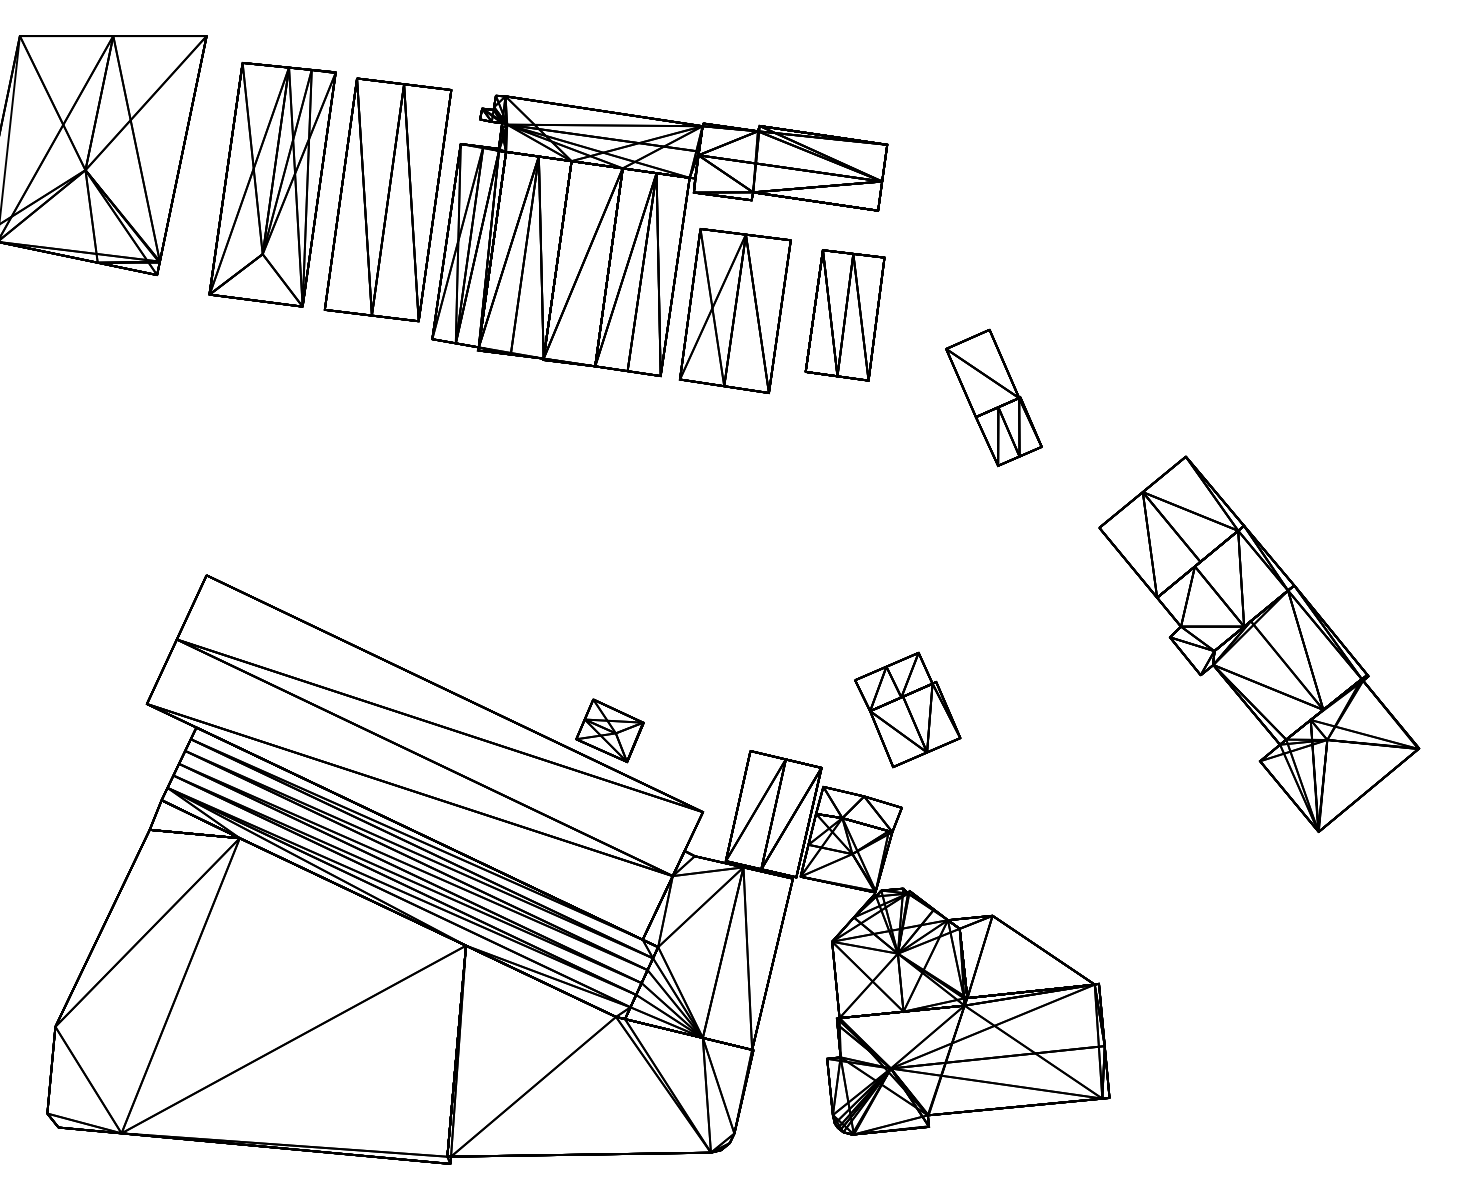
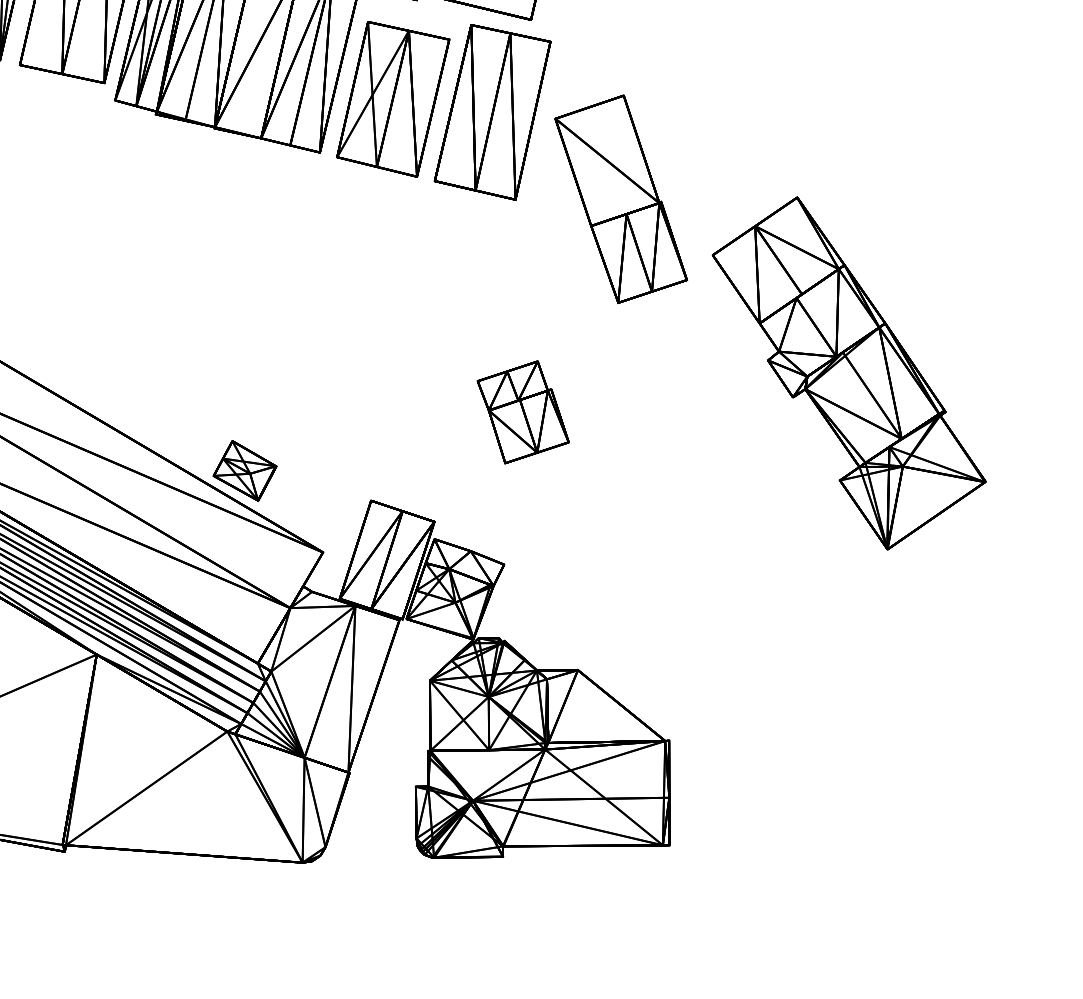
part: (844, 315) -> (492, 112), size x1.43
part: (993, 397) -> (620, 199), size x1.67
part: (1259, 643) -> (849, 373), moved
part: (907, 709) -> (523, 412), moved

